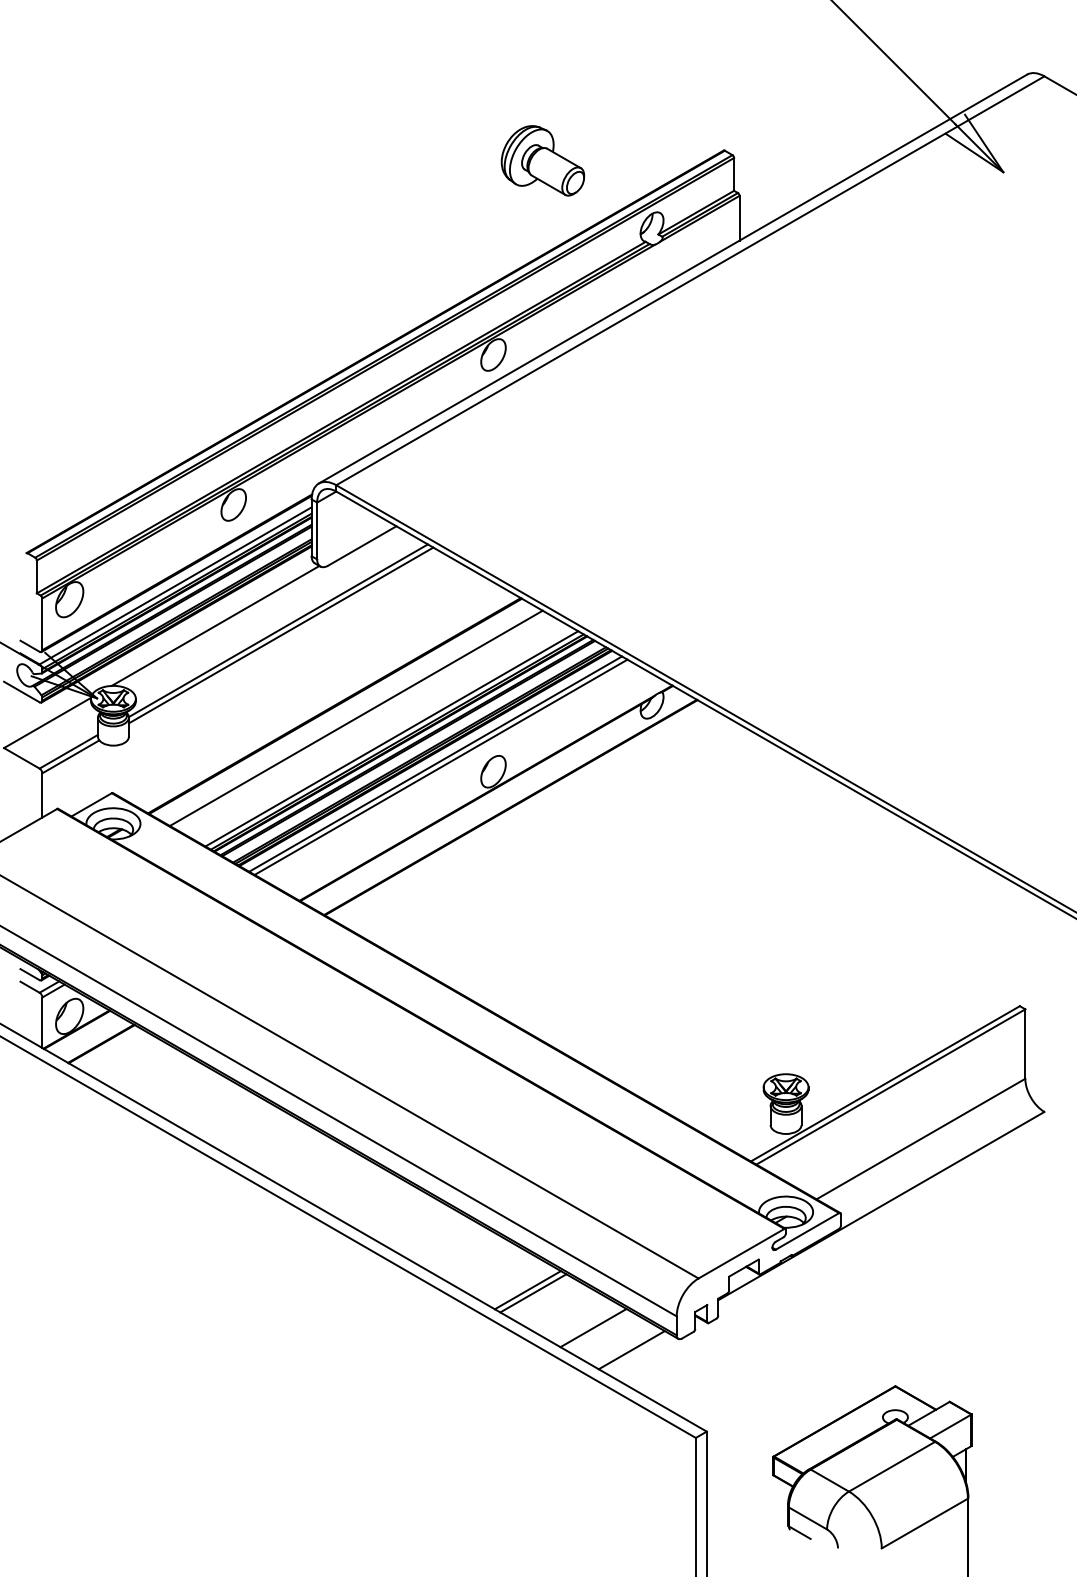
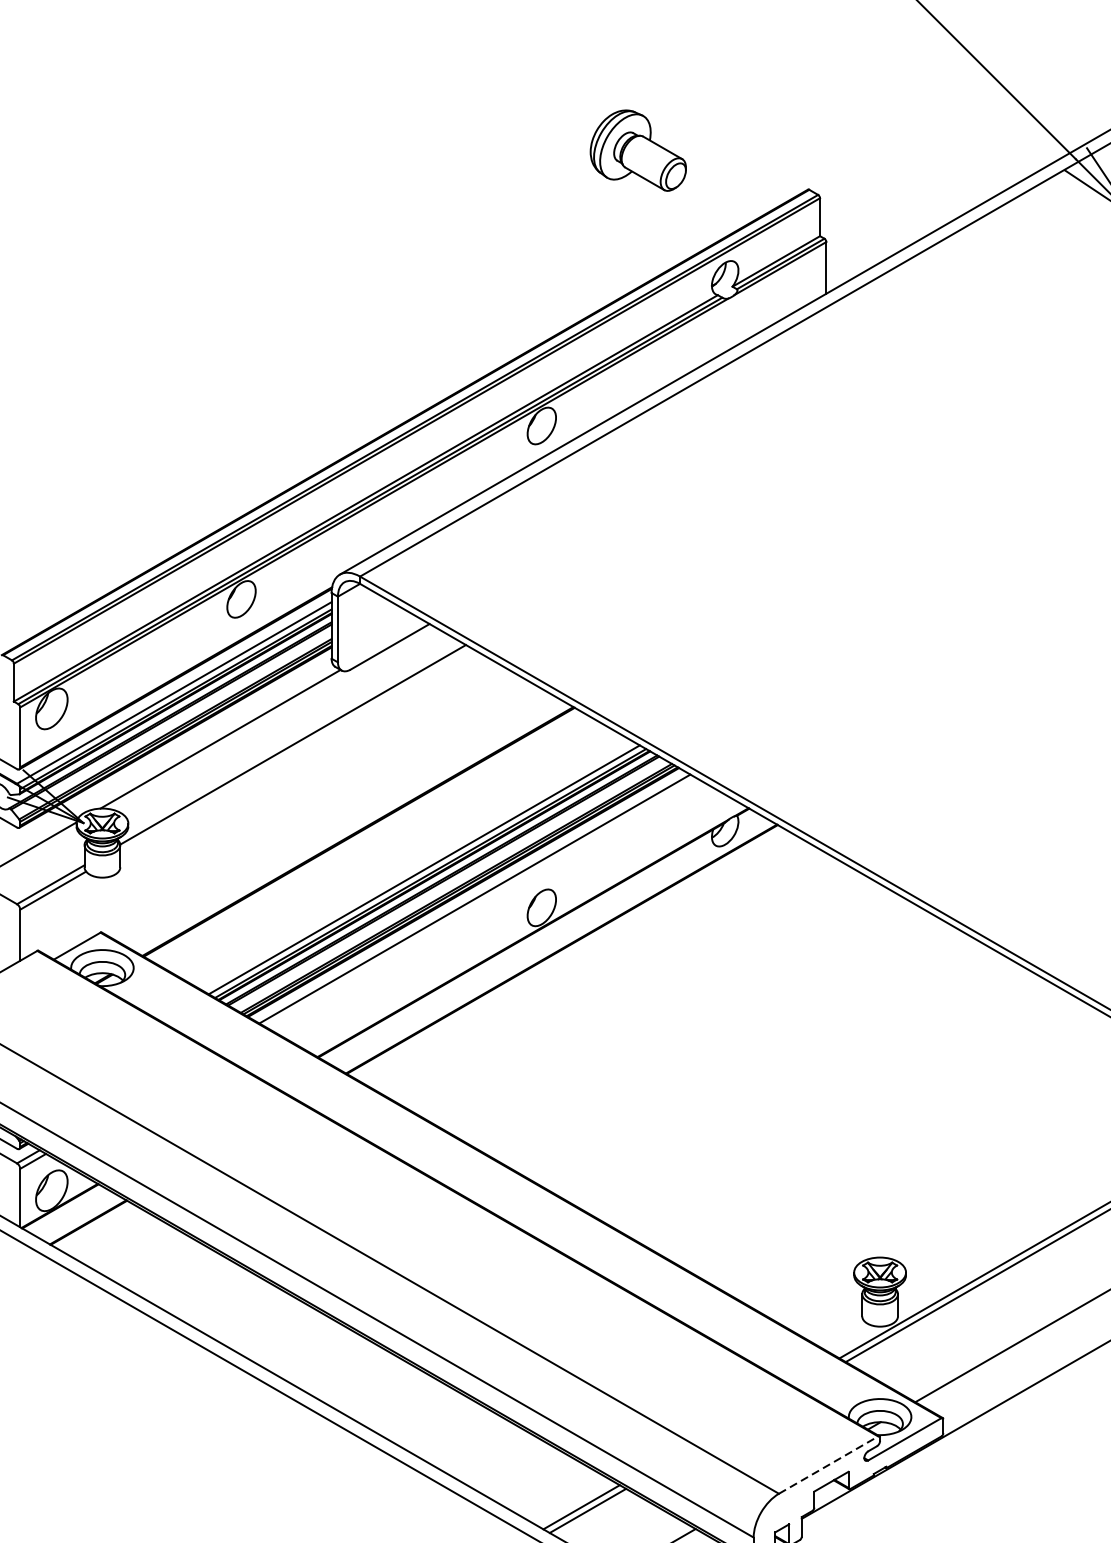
part: (542, 160) -> (637, 150), moved
line: (280, 635) -> (295, 750), removed
line: (355, 717) -> (382, 845), removed
line: (440, 766) -> (480, 901), removed
line: (741, 1253) -> (828, 1464), solid -> dashed

